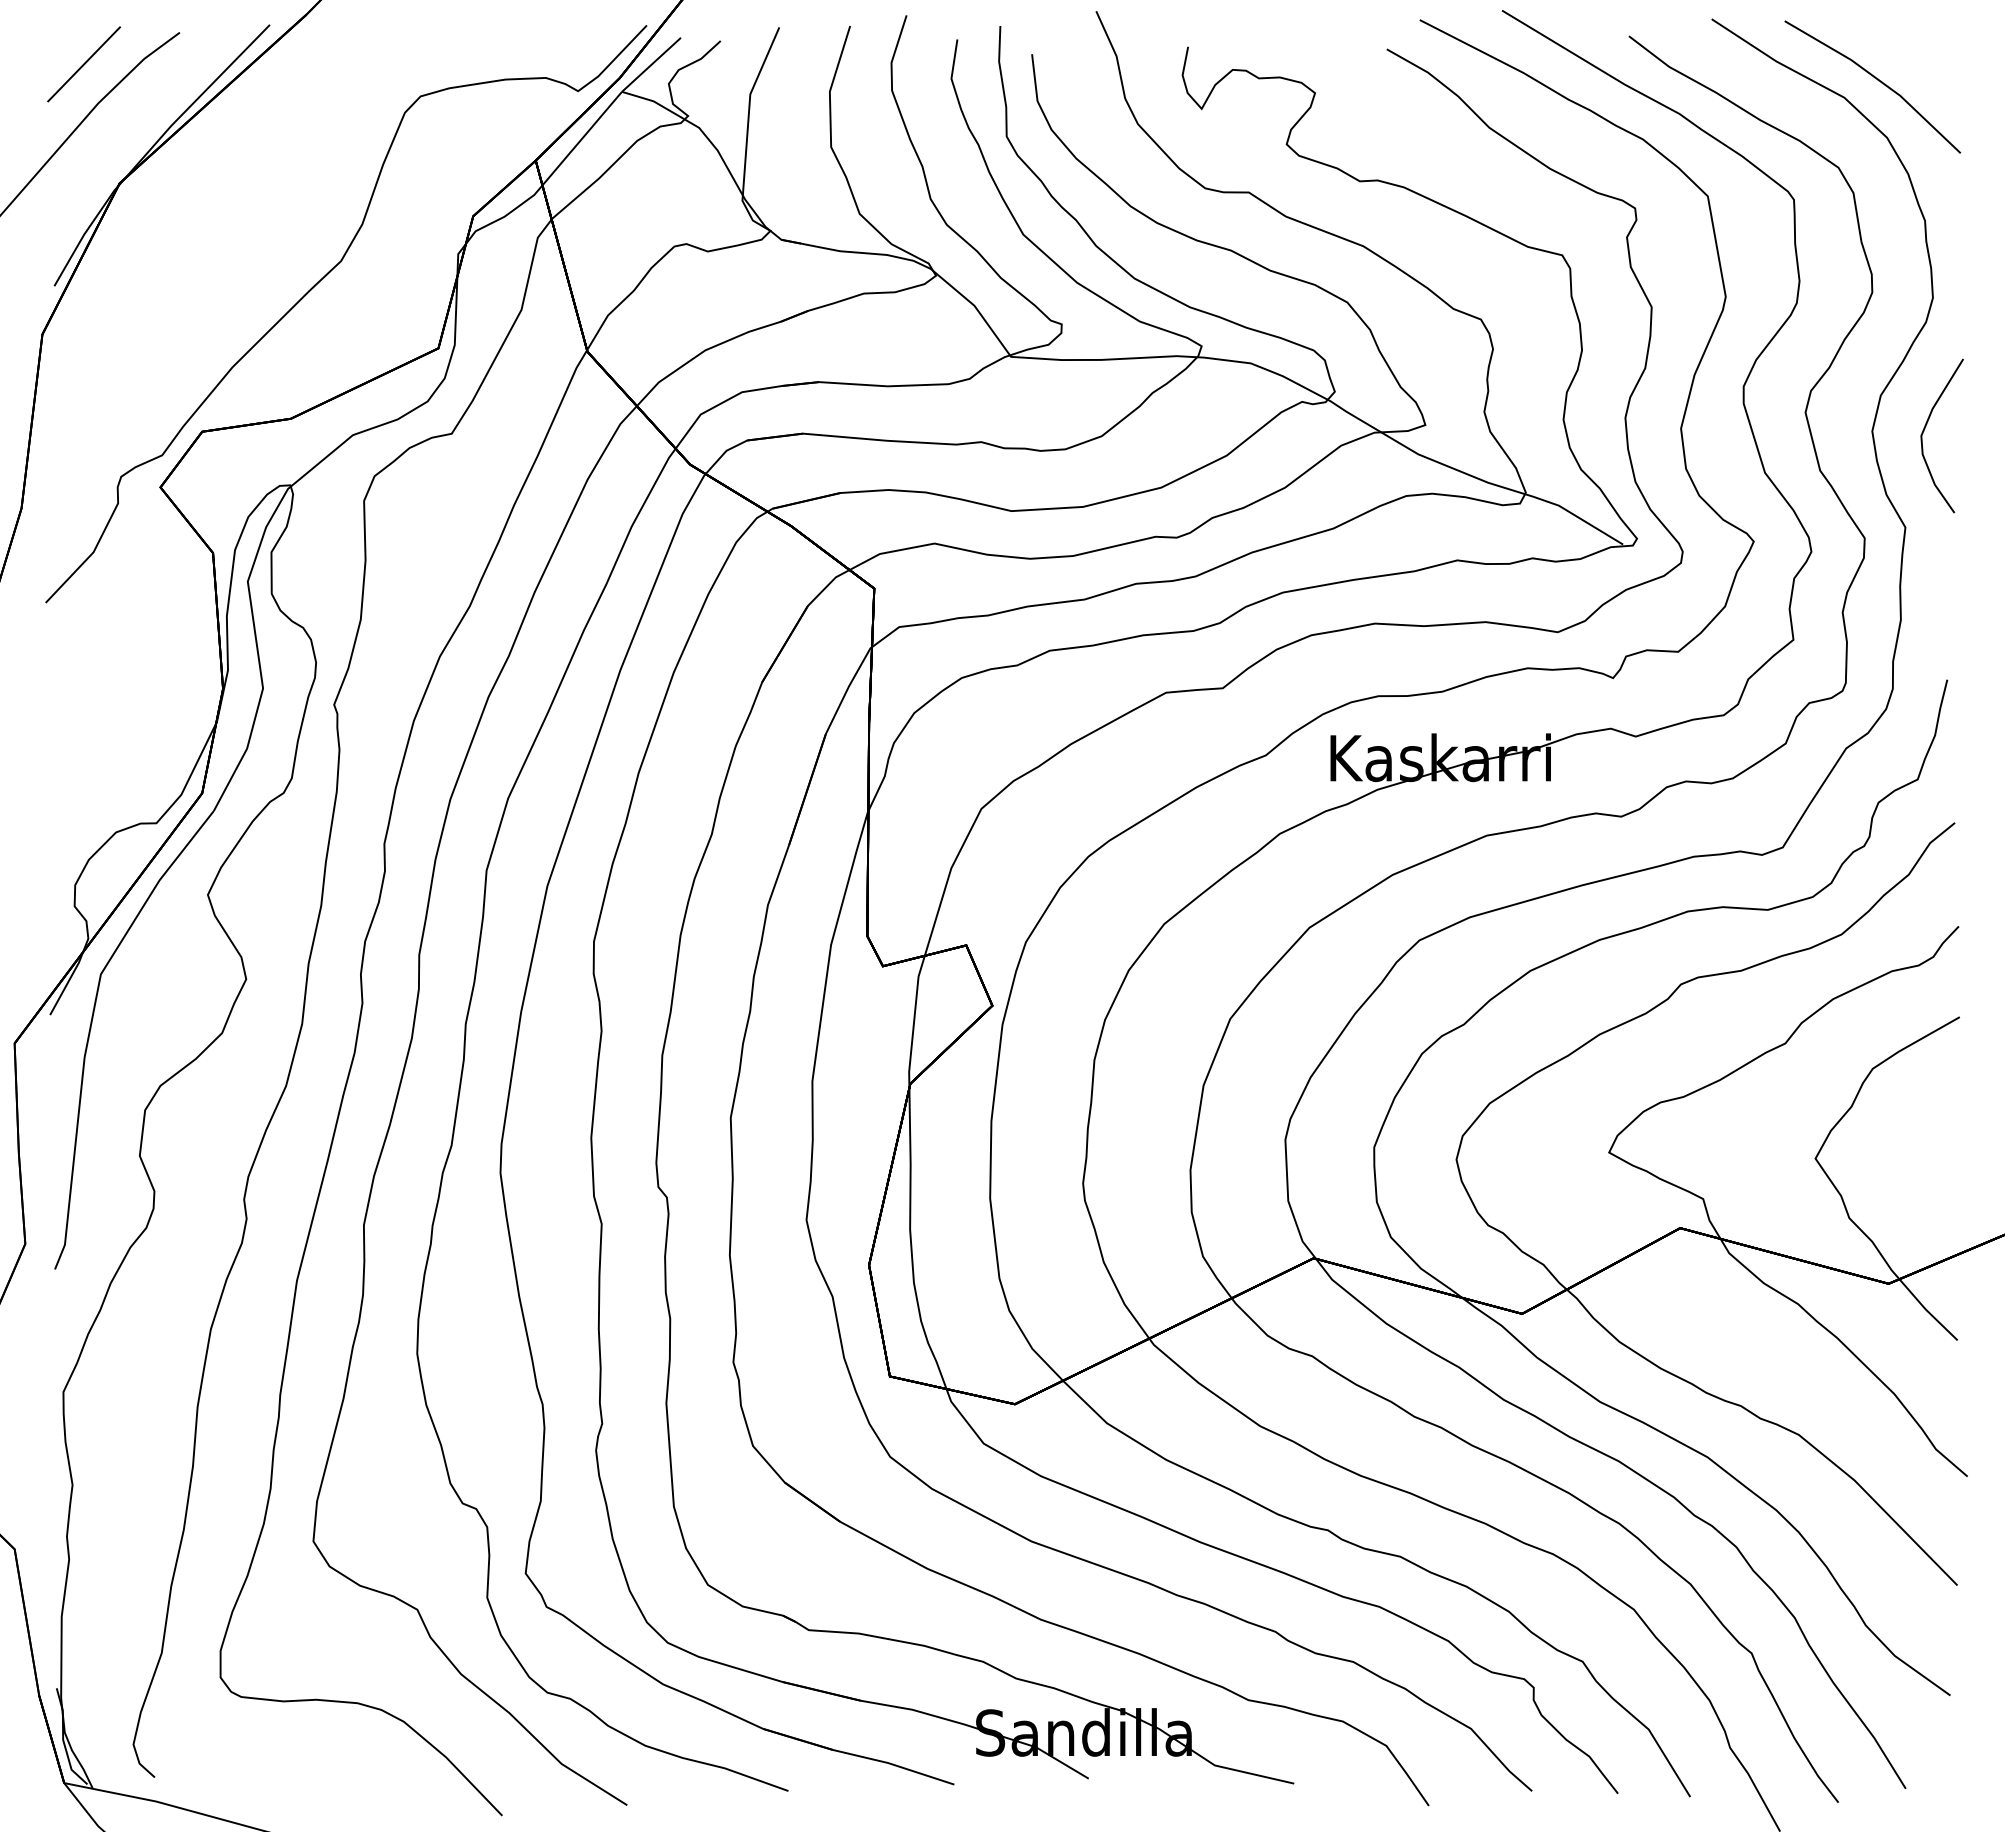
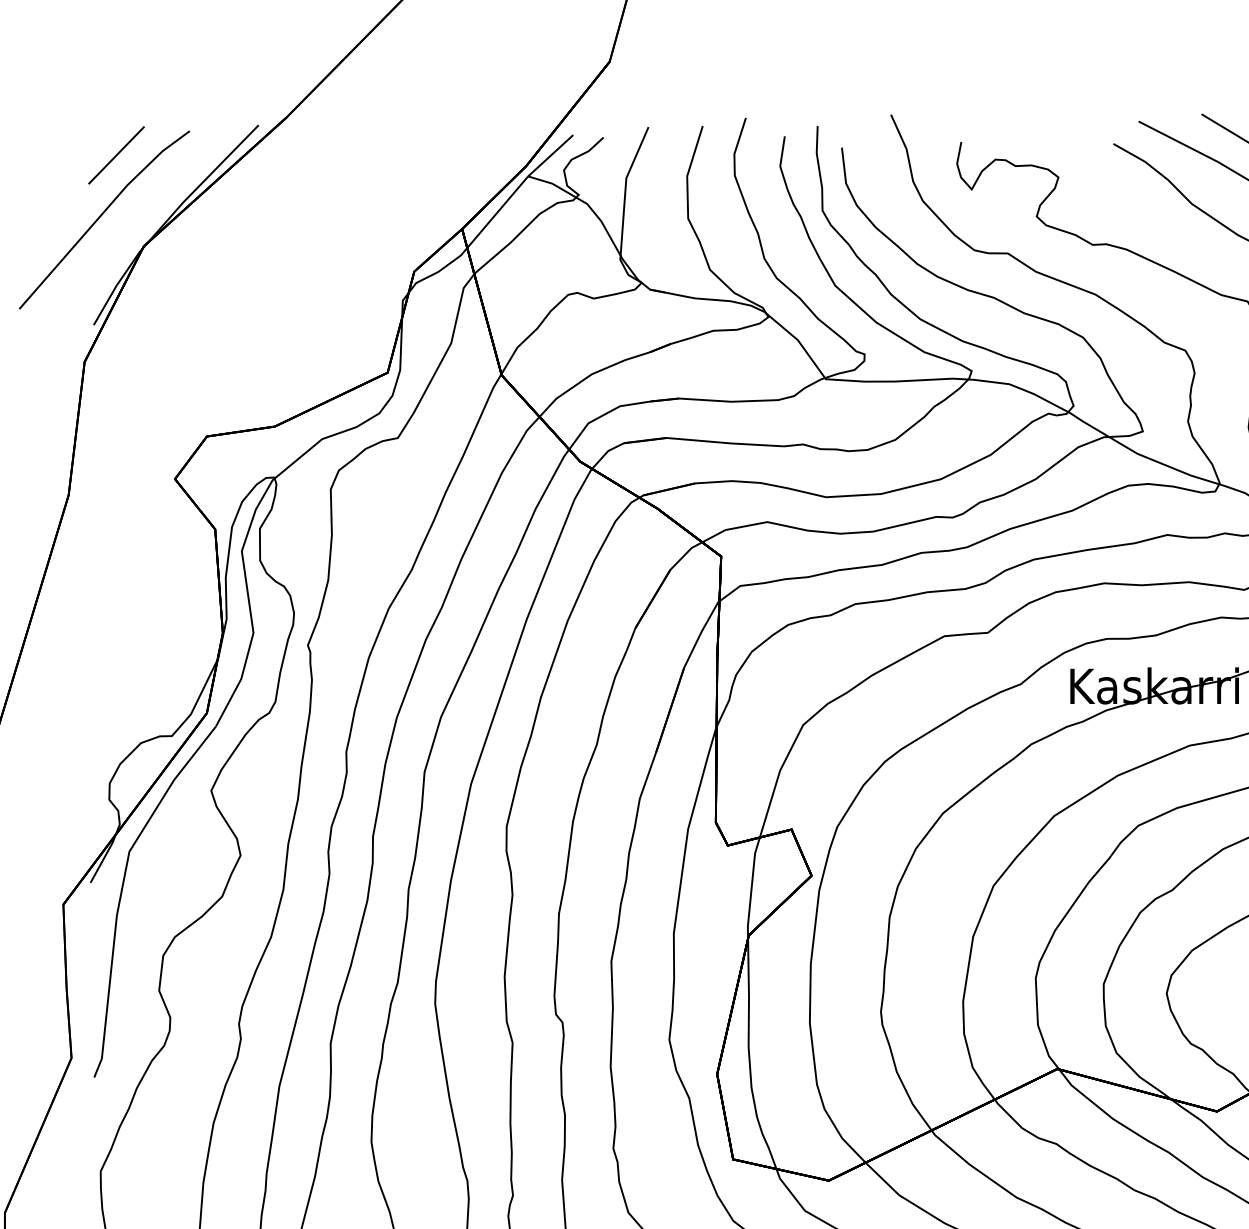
curve: (317, 284) -> (295, 323), removed

